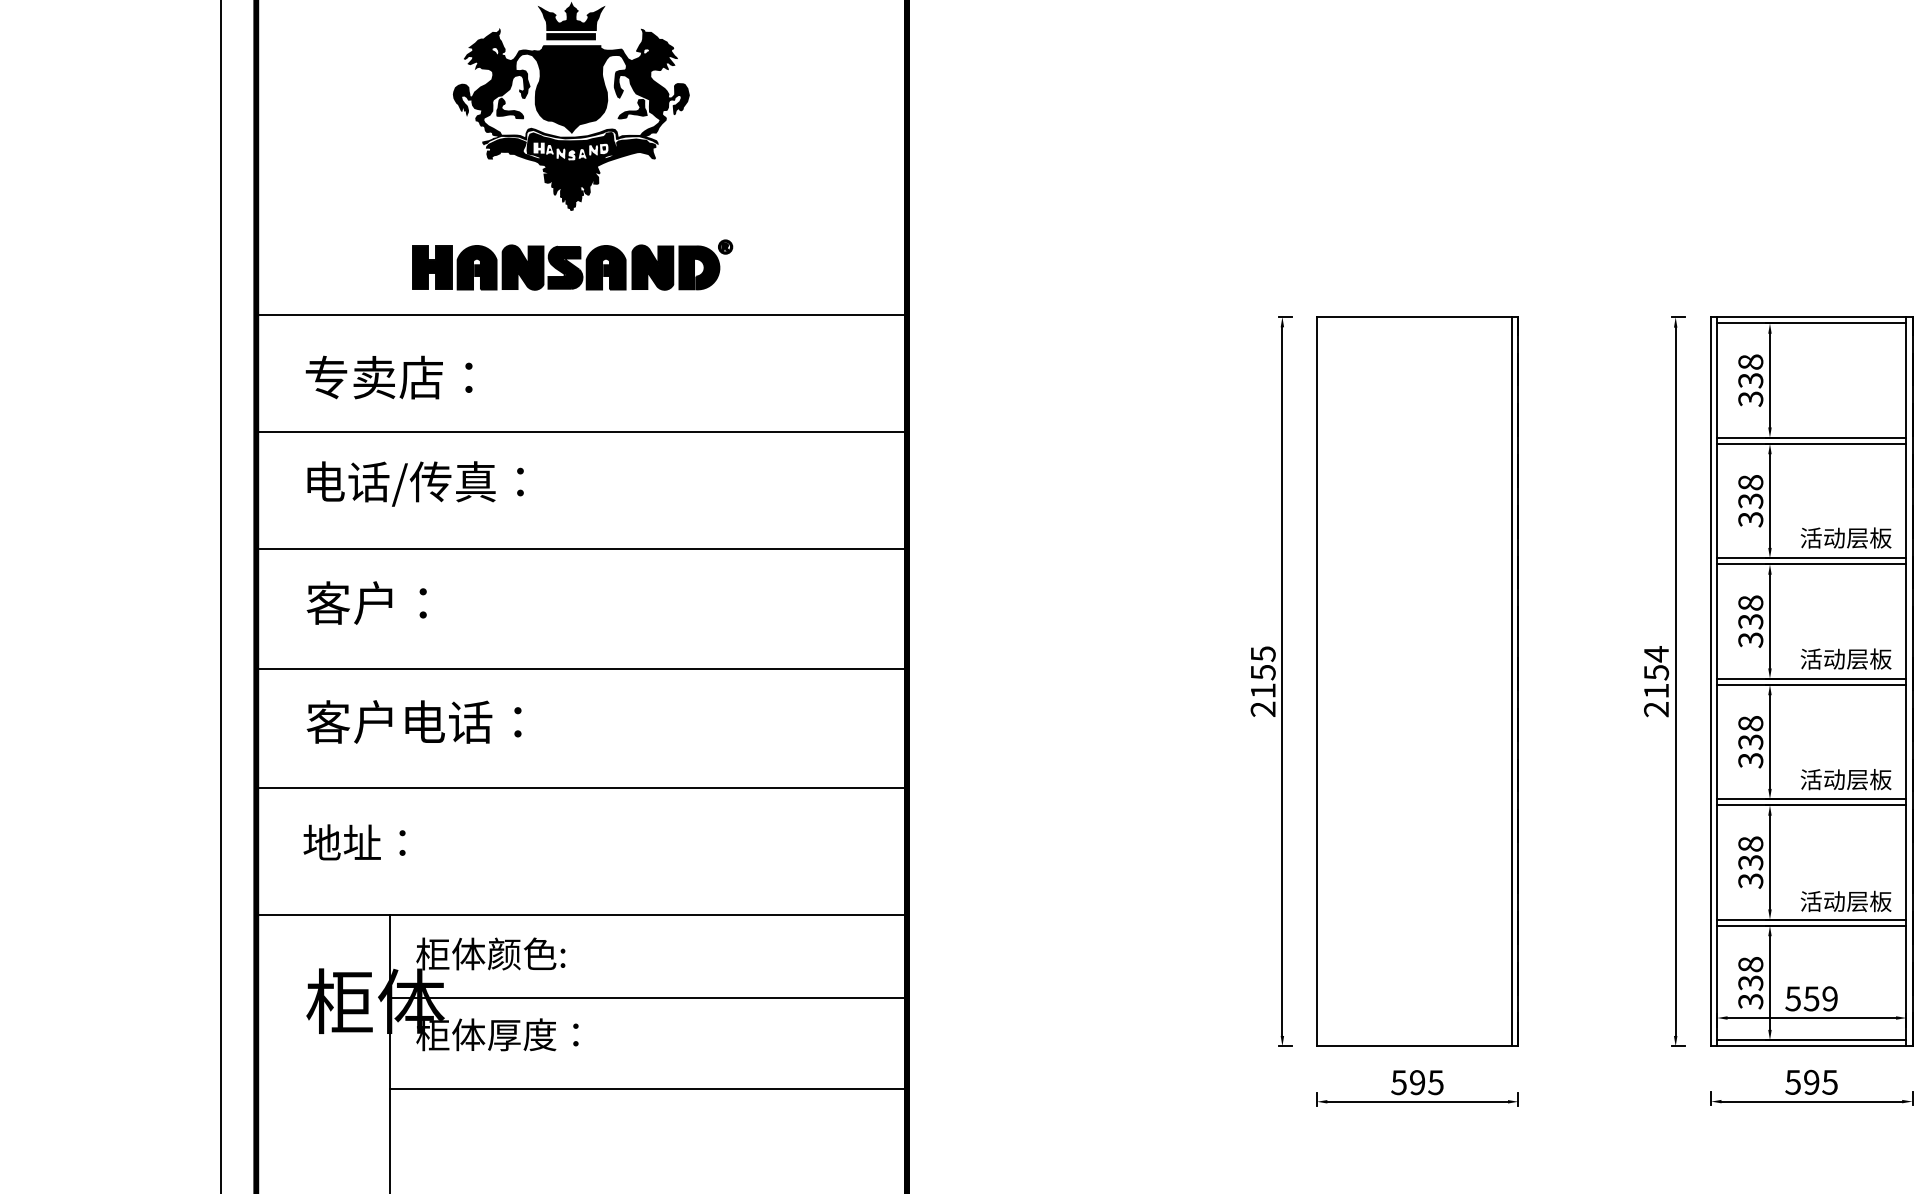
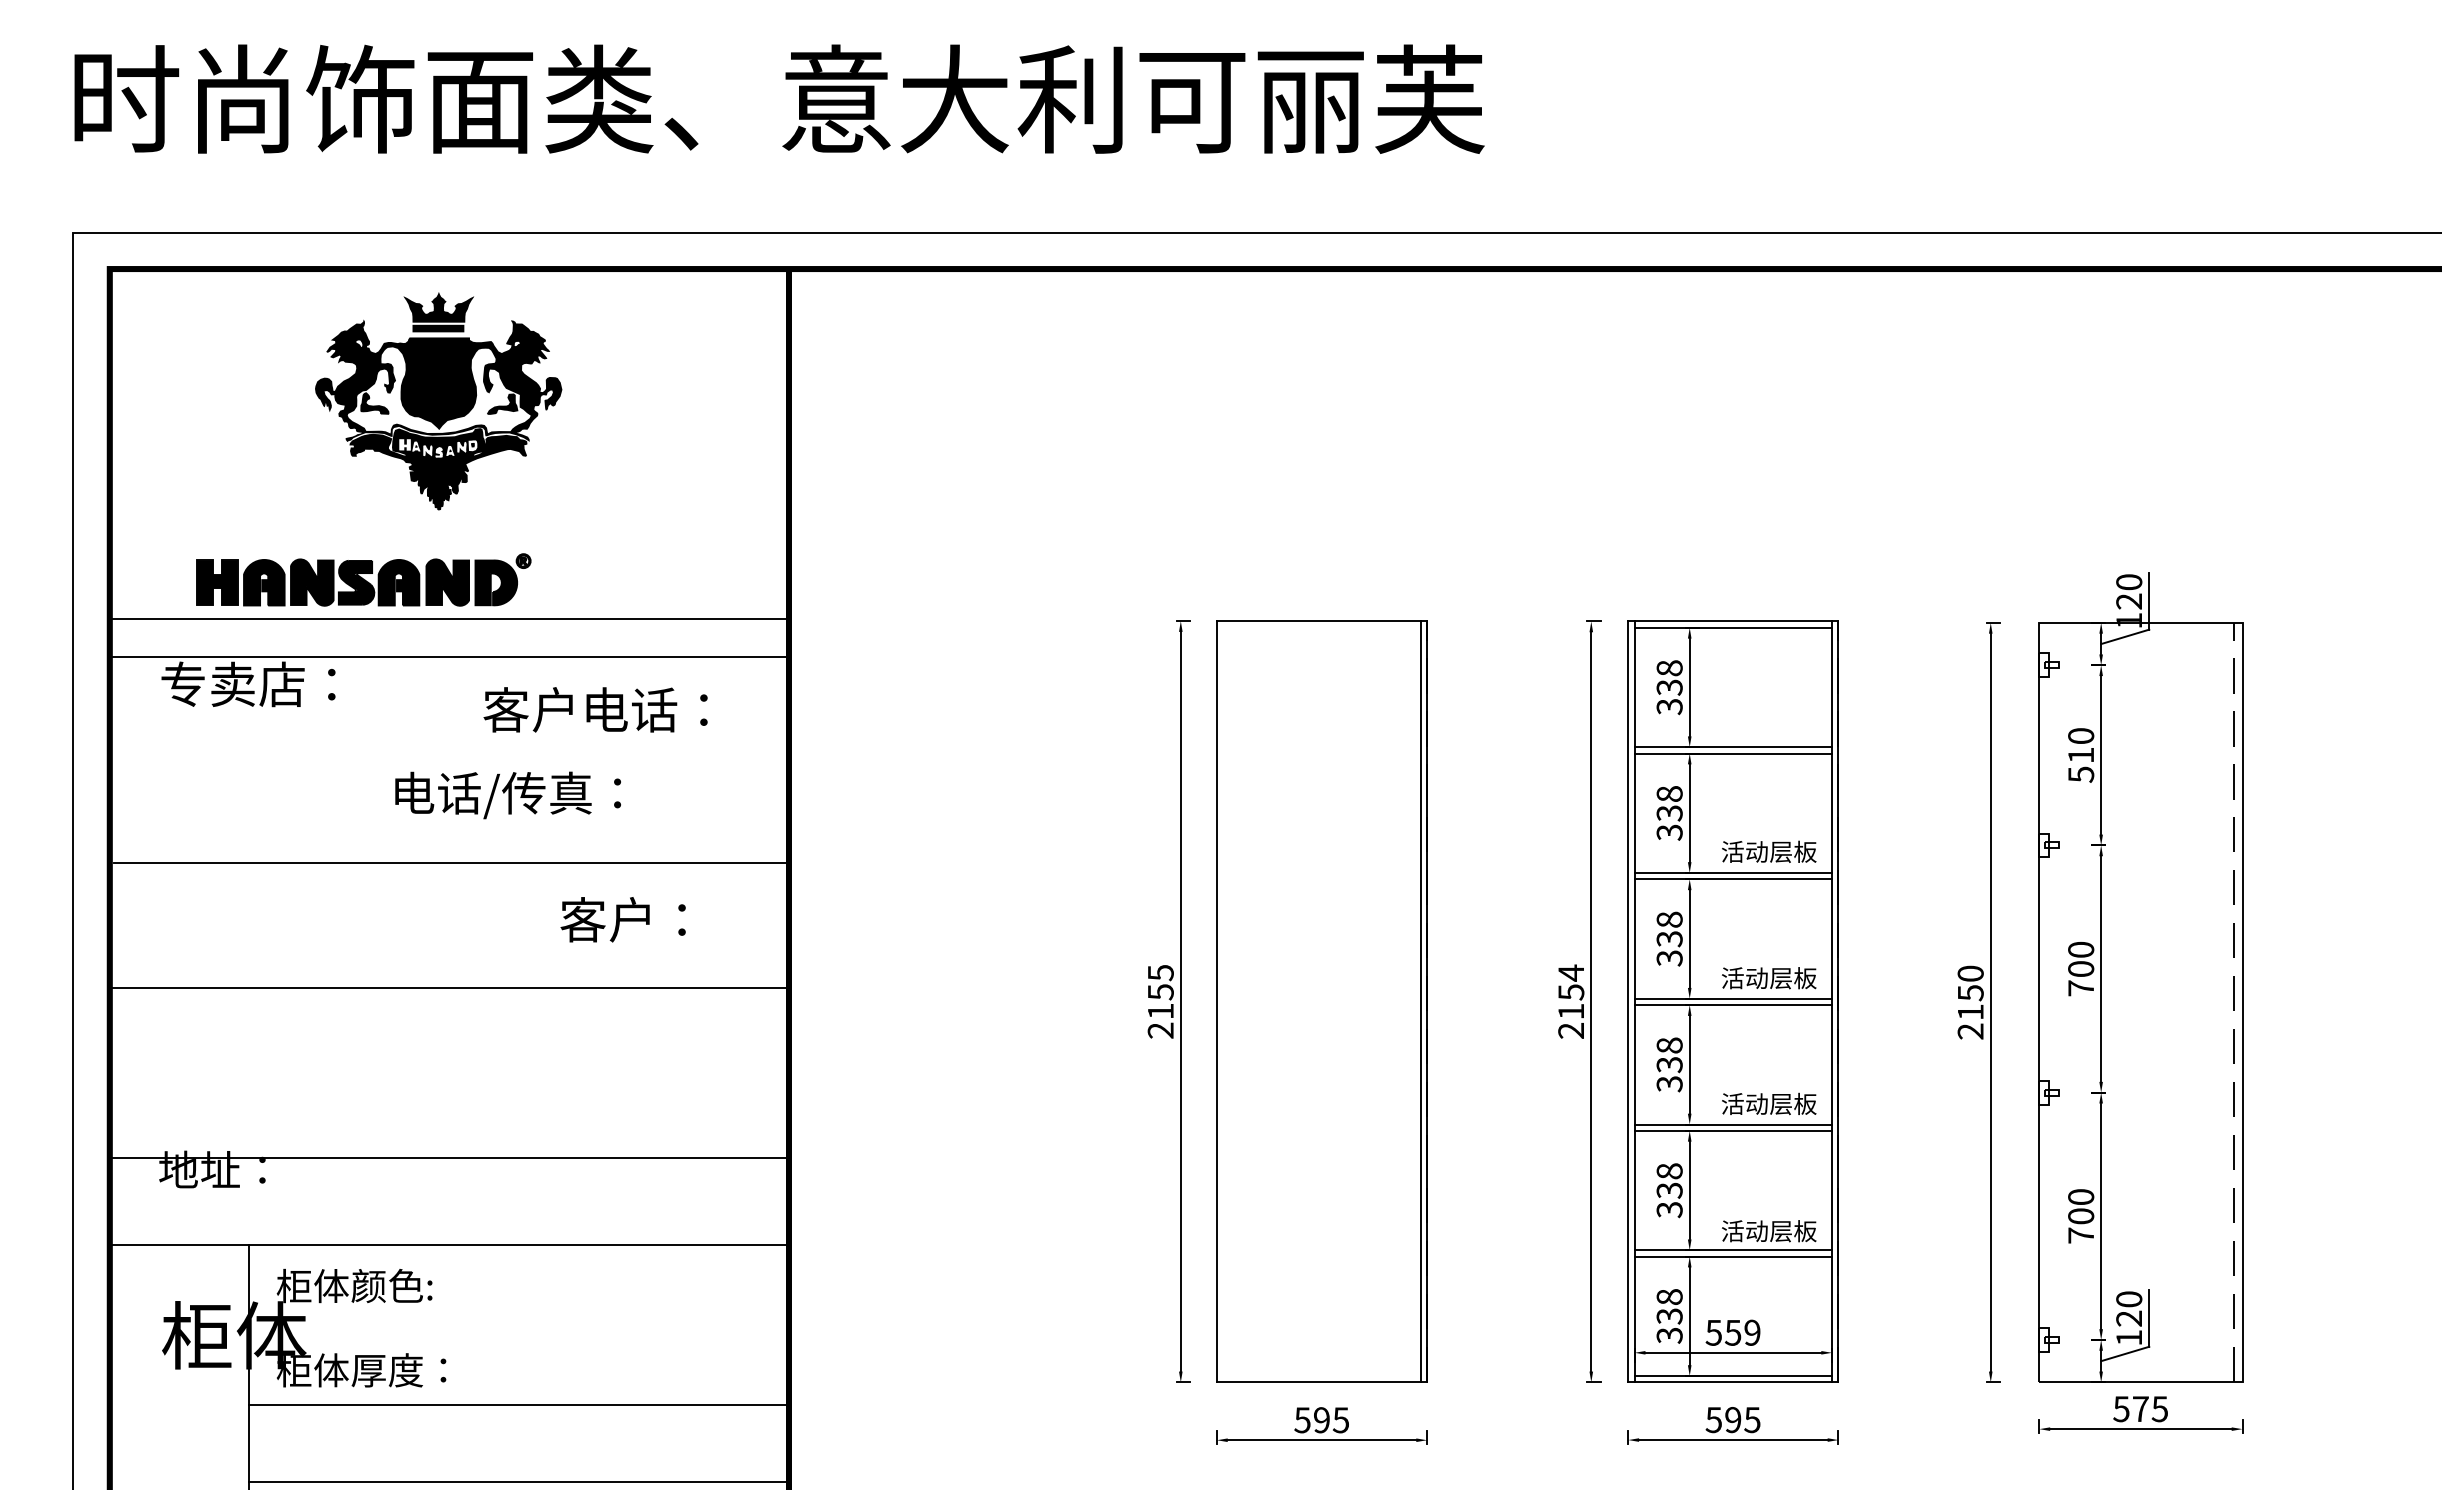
part: (572, 264) -> (363, 579), moved
line: (580, 432) -> (448, 657), moved
text: (415, 484) -> (507, 795), moved
text: (366, 602) -> (622, 919), moved
text: (414, 721) -> (595, 709), moved
line: (580, 788) -> (448, 1158), moved
line: (647, 998) -> (518, 1405), moved
line: (647, 1088) -> (518, 1482), moved

